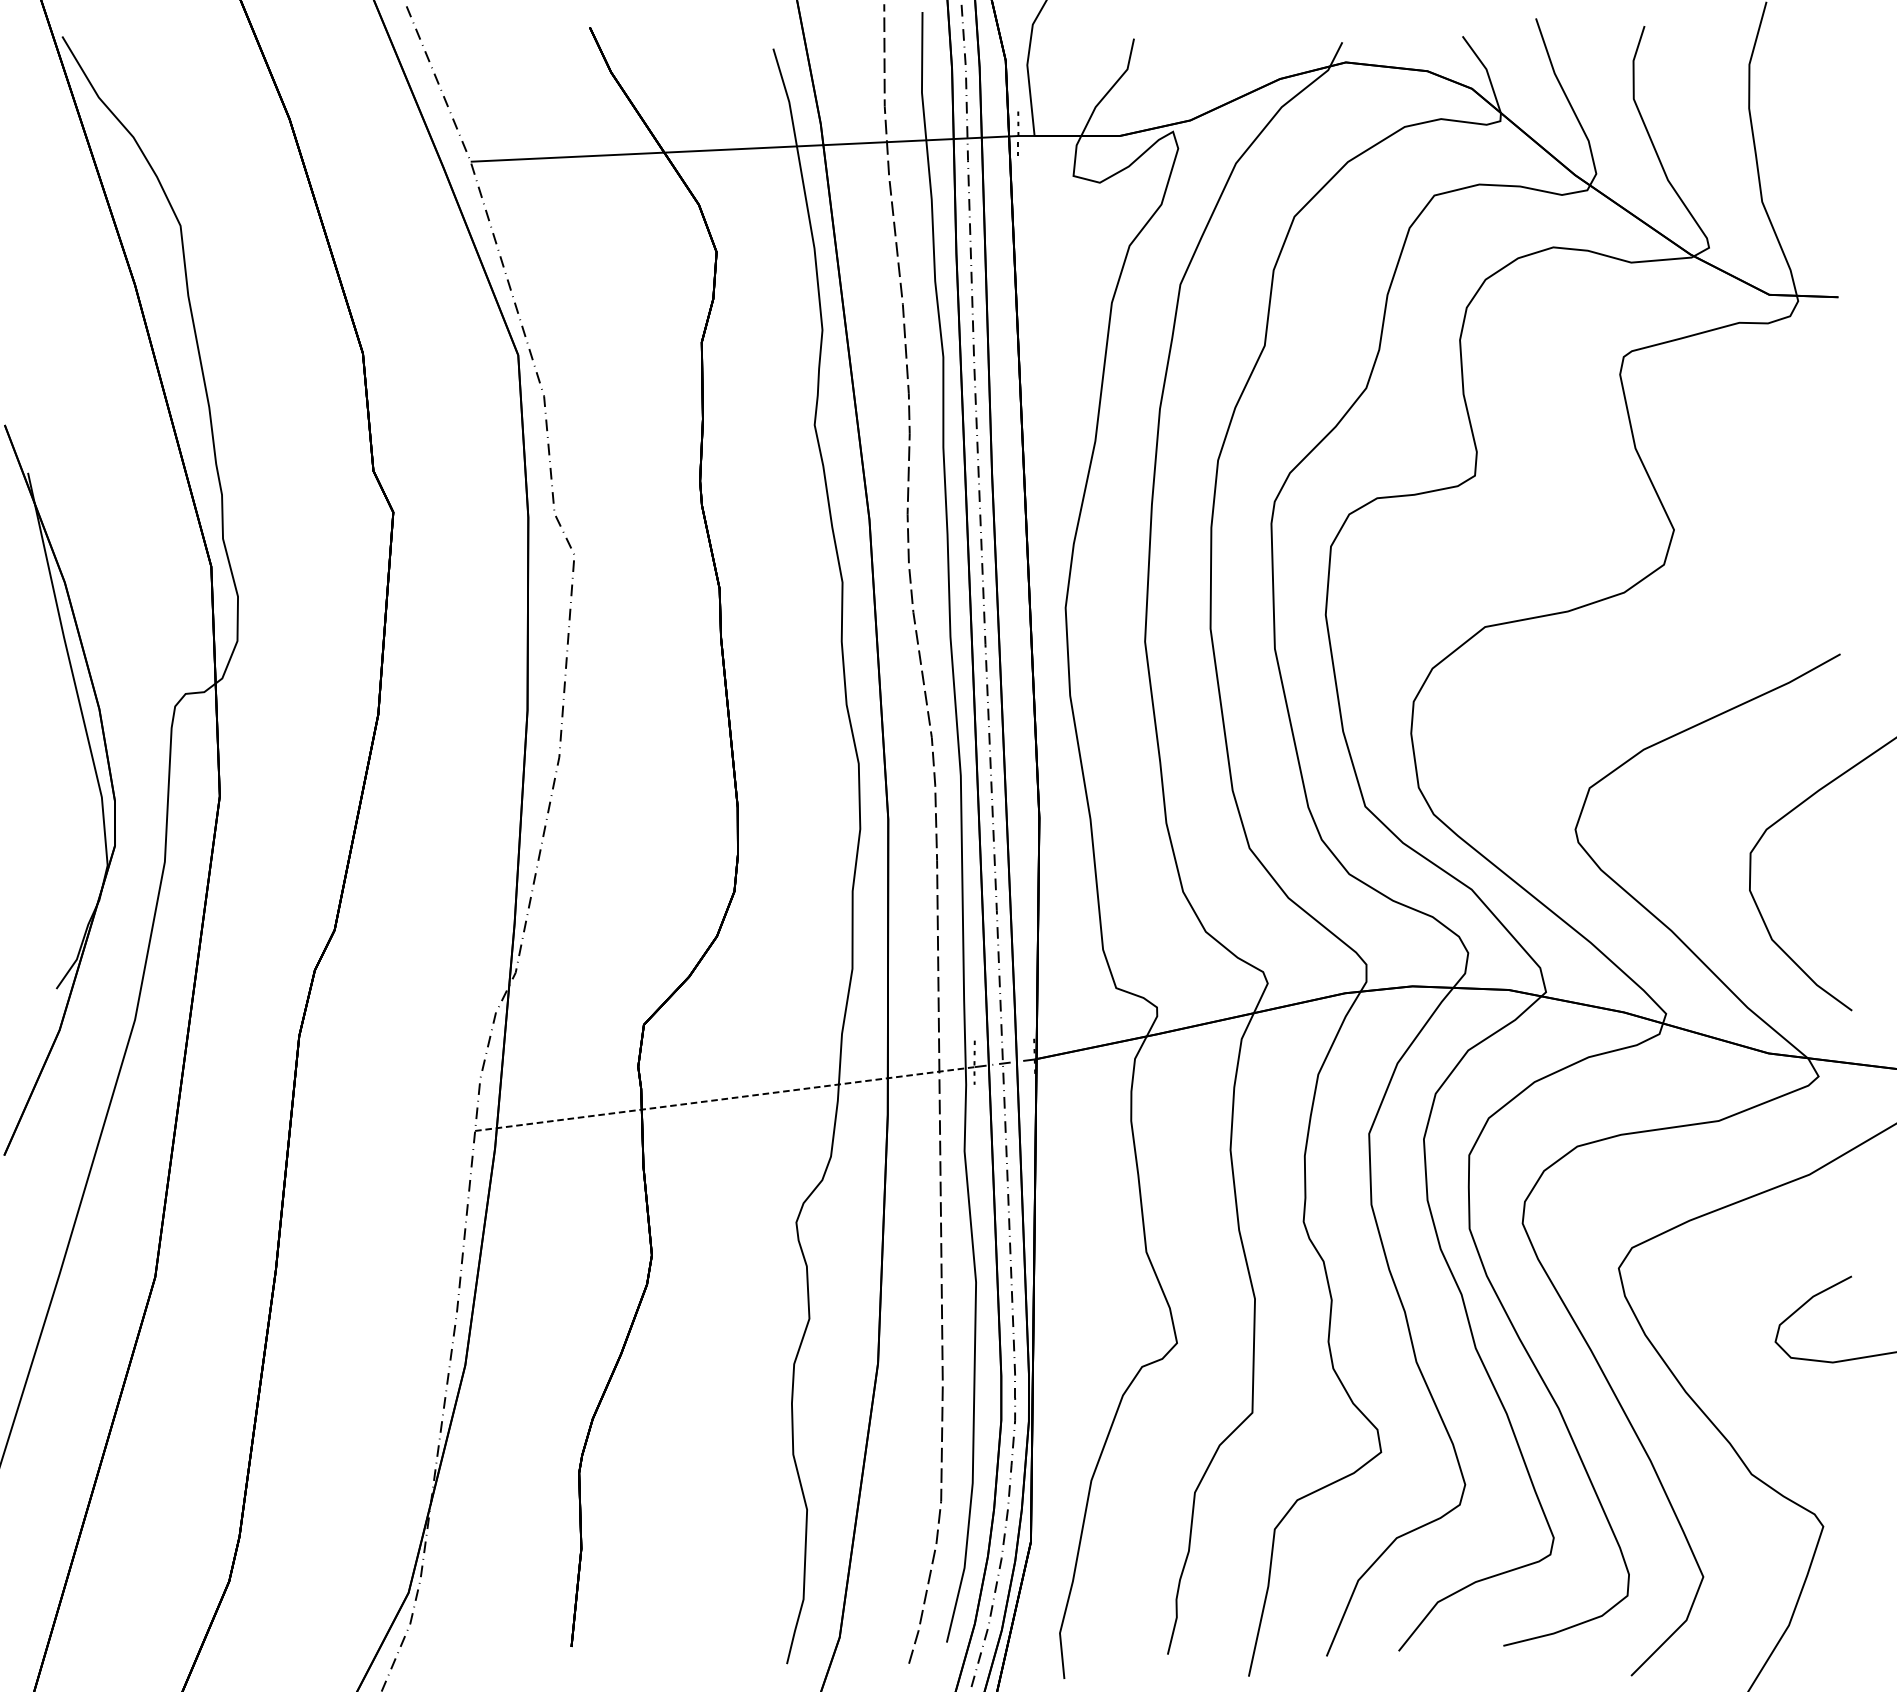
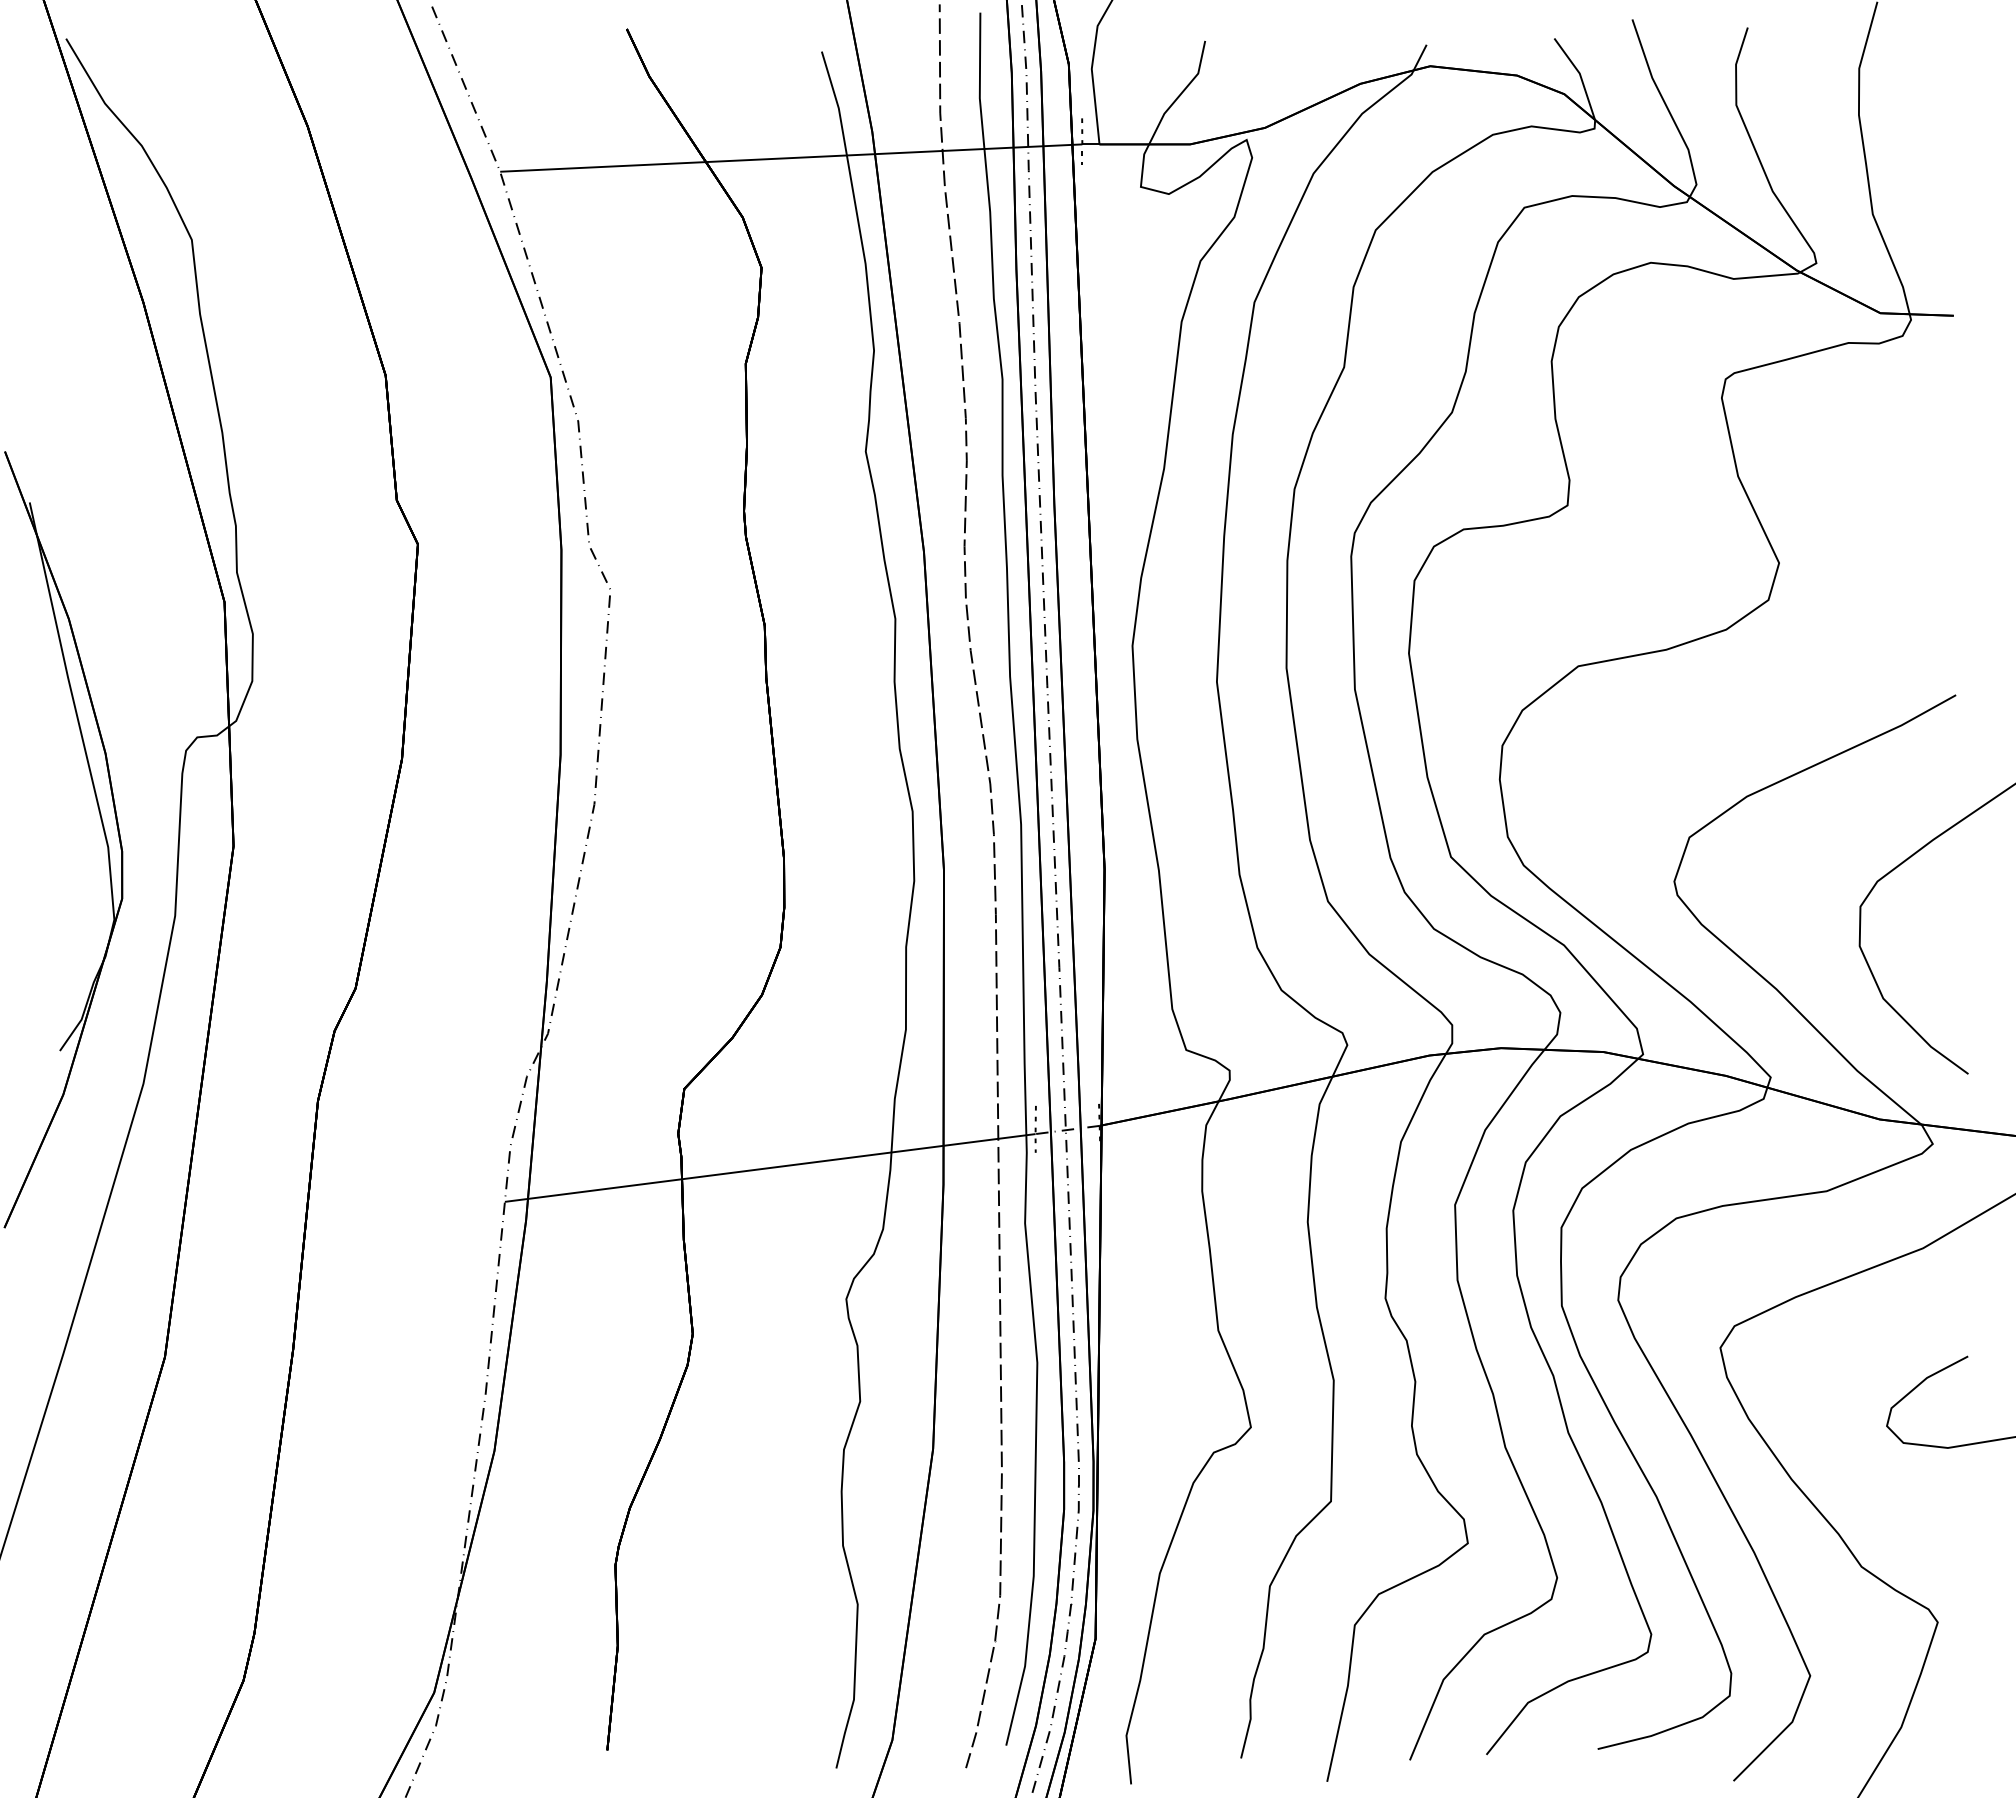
line: (725, 1098) -> (770, 1167), dashed -> solid

